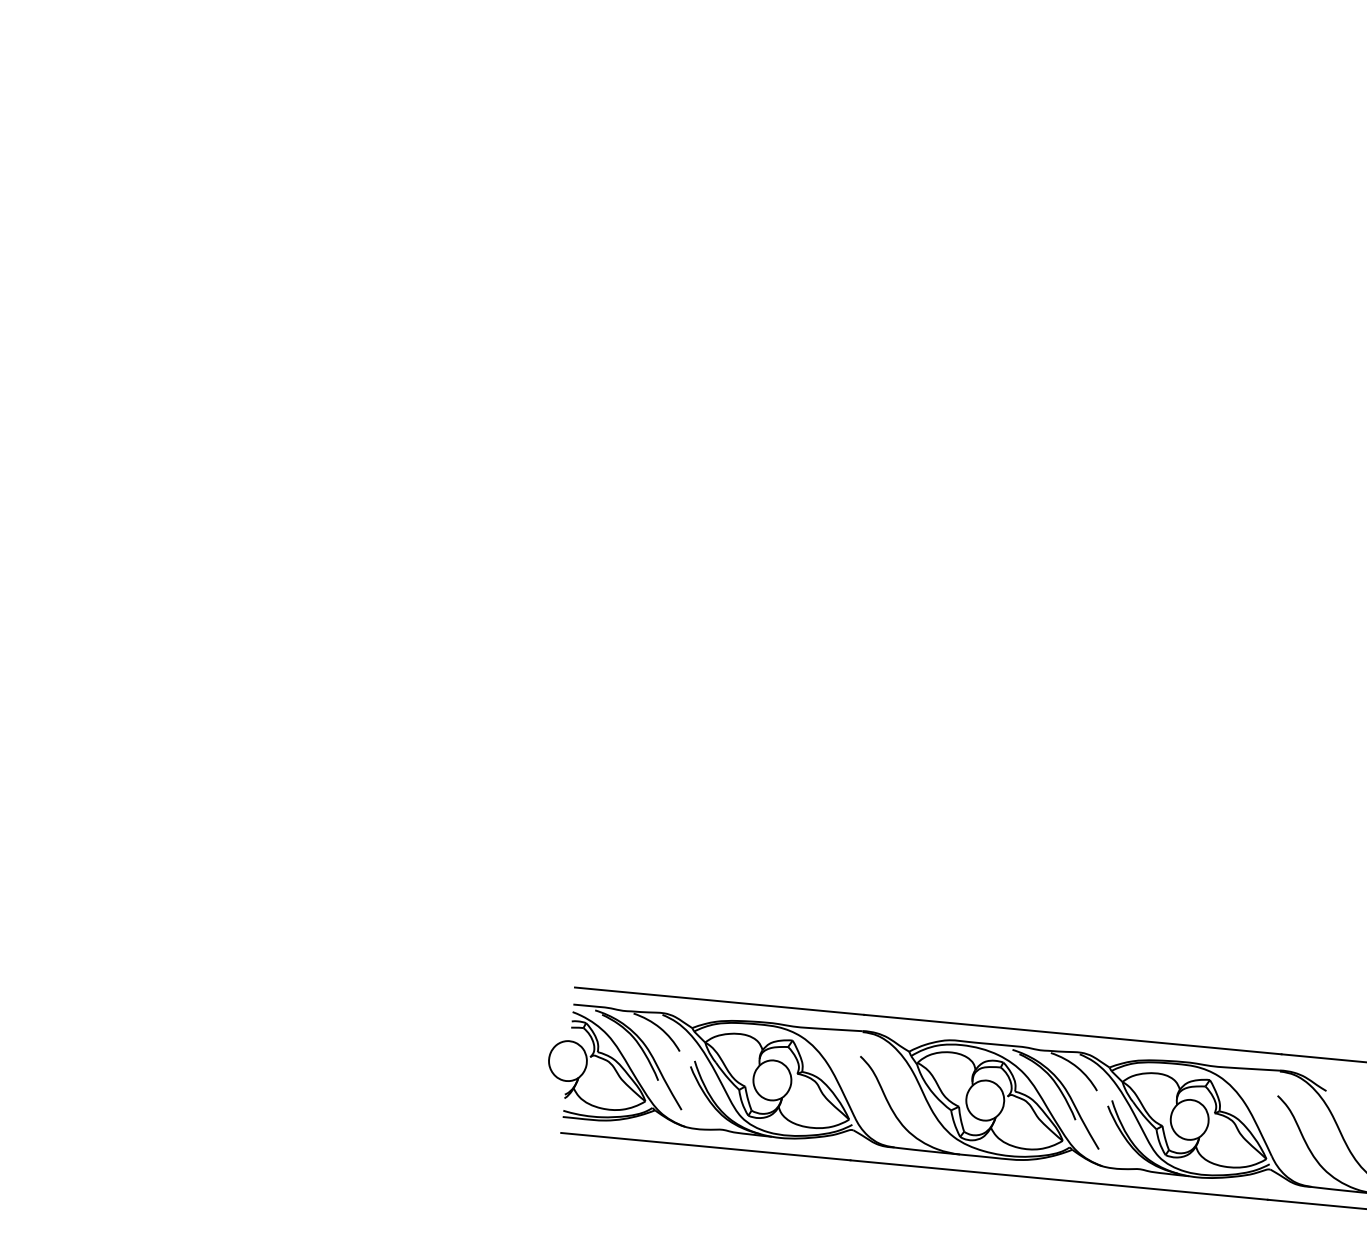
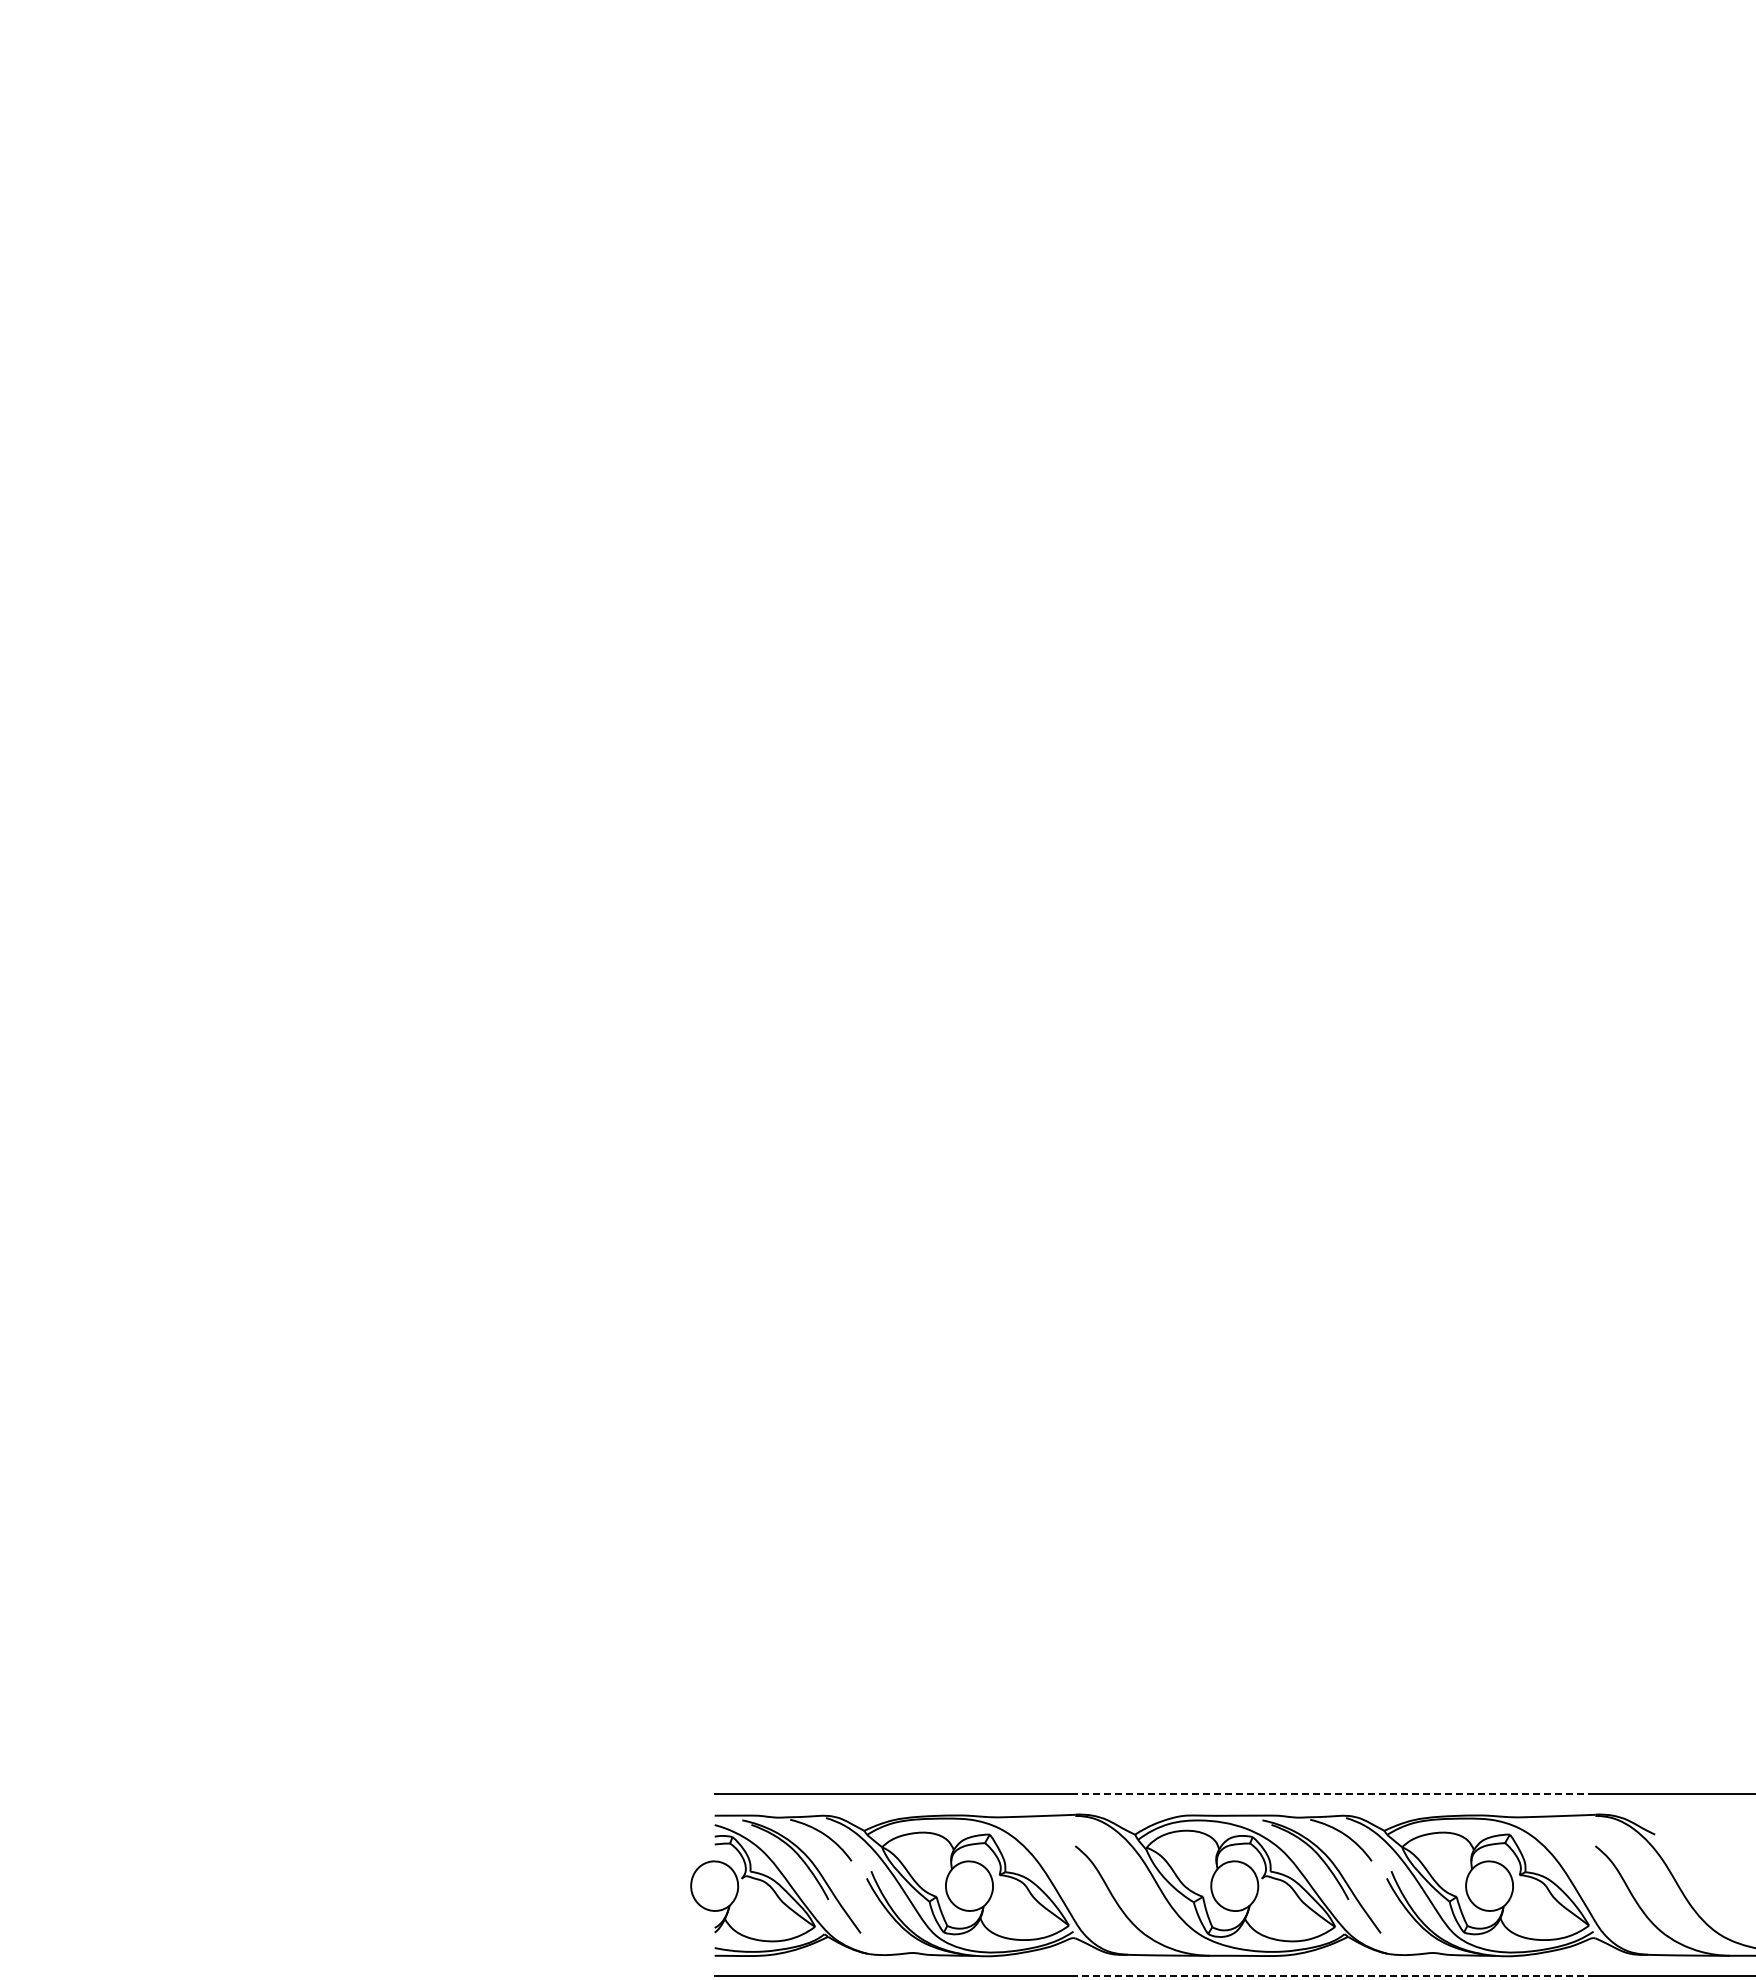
line: (1072, 1034) -> (1334, 1794), solid -> dashed
line: (1058, 1179) -> (1334, 1975), solid -> dashed

